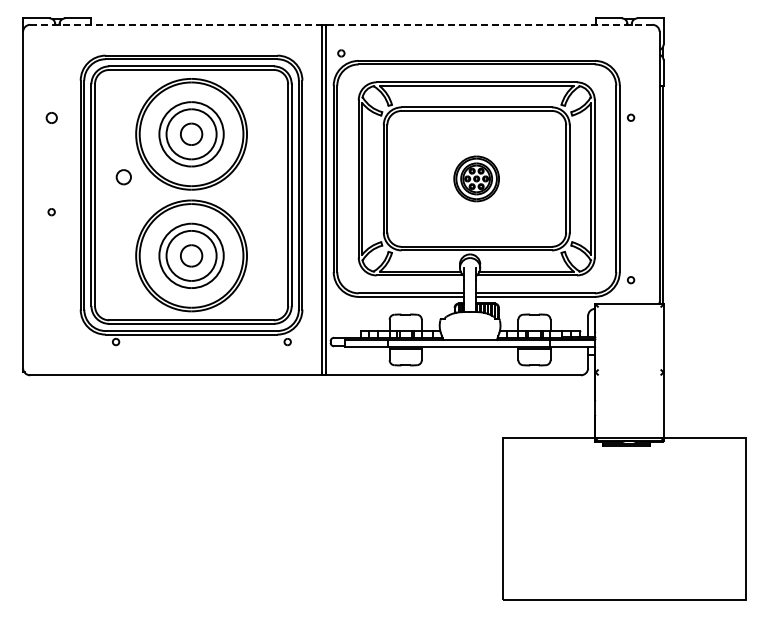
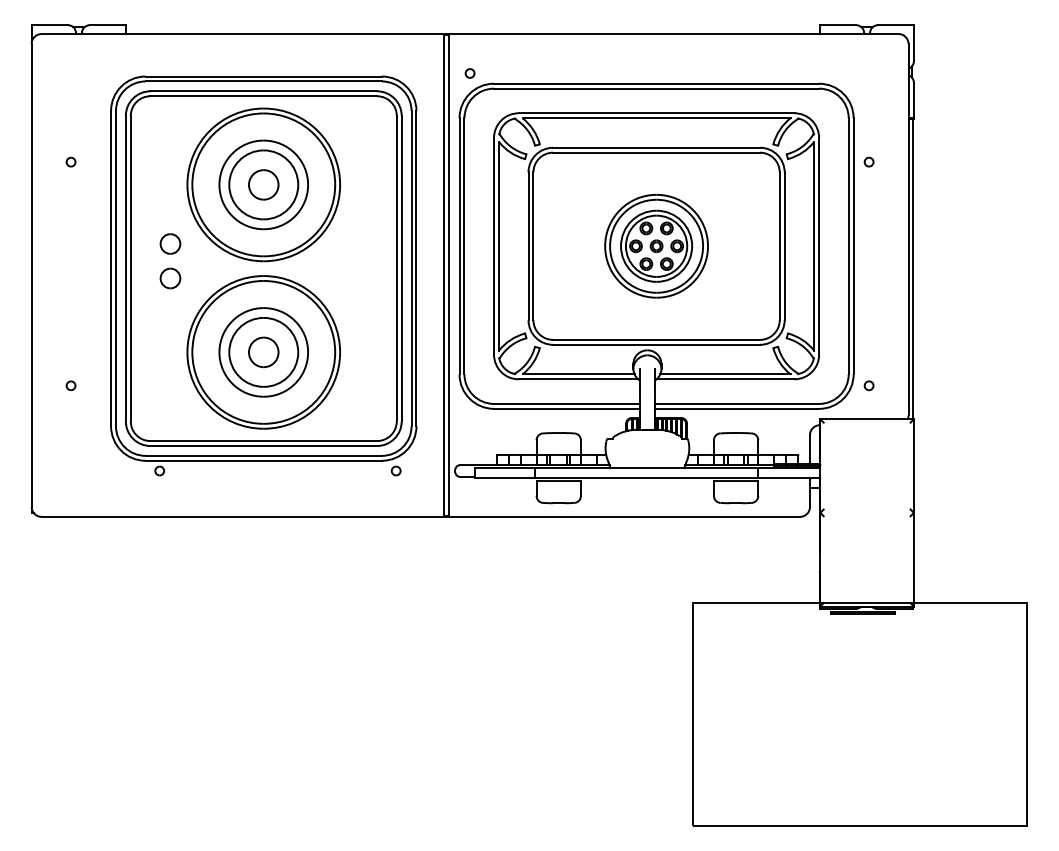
line: (341, 24) -> (470, 33), dashed -> solid
part: (51, 117) -> (70, 161), size x0.62
part: (476, 178) -> (656, 245), size x1.67
part: (123, 202) -> (169, 278), added
part: (51, 212) -> (70, 386), moved

